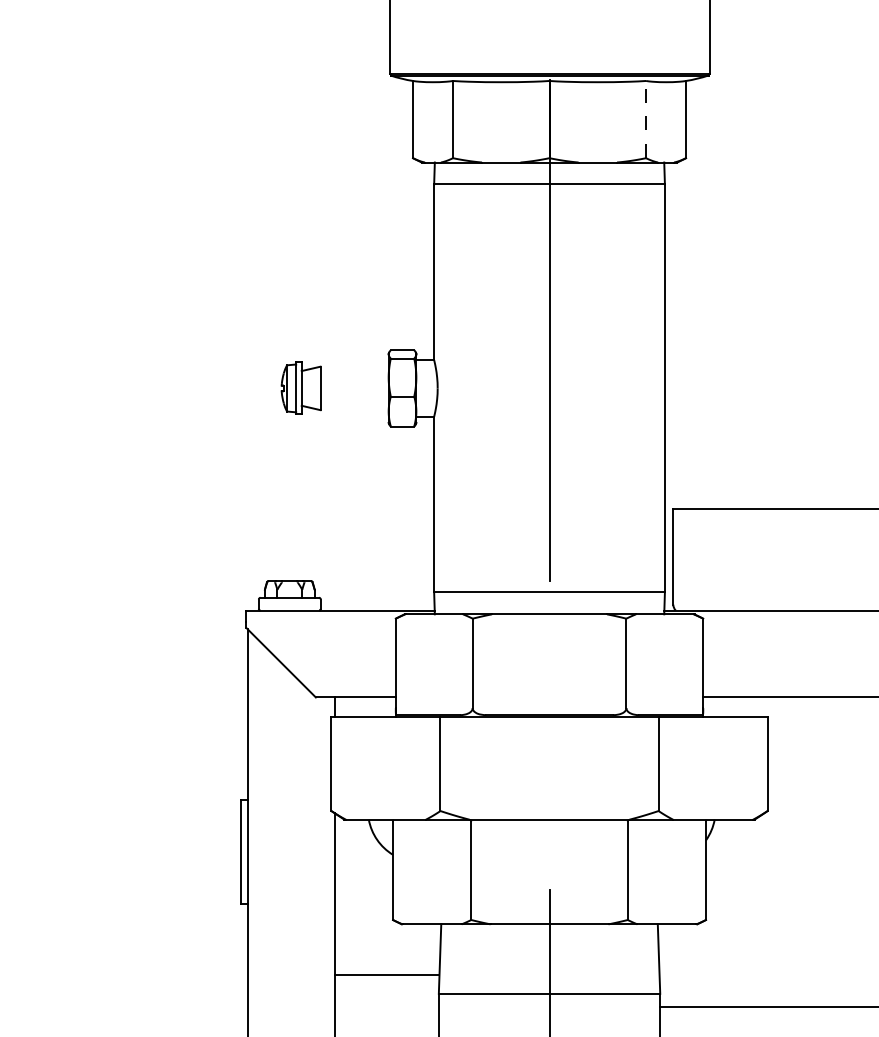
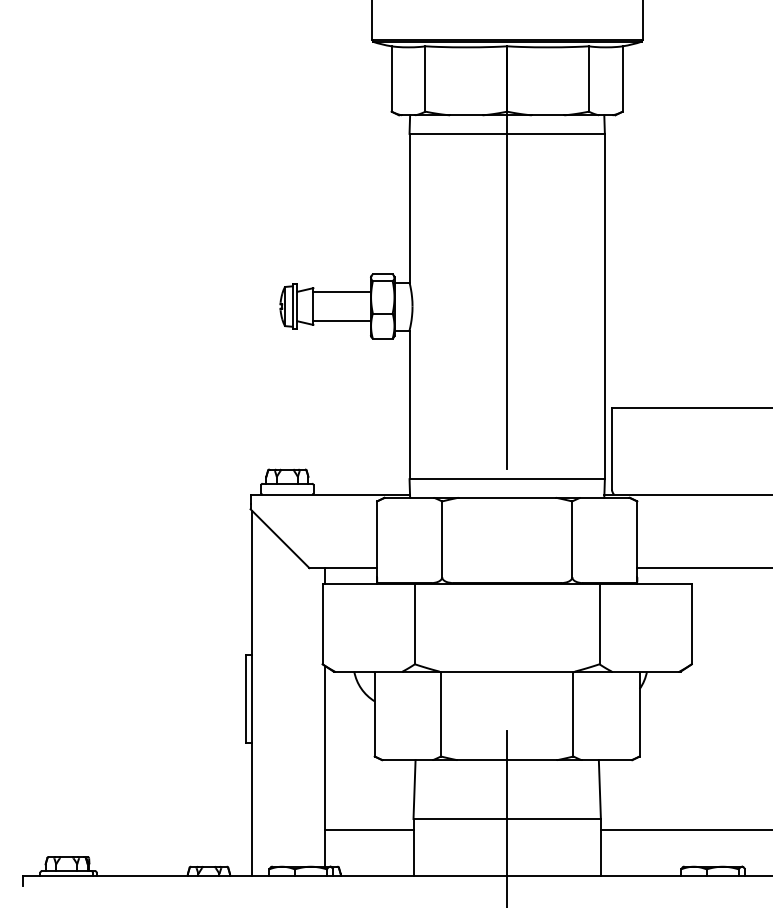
line: (645, 119) -> (588, 78), dashed -> solid
line: (354, 370) -> (342, 291), added
line: (354, 406) -> (342, 321), added
line: (386, 975) -> (369, 830), moved

